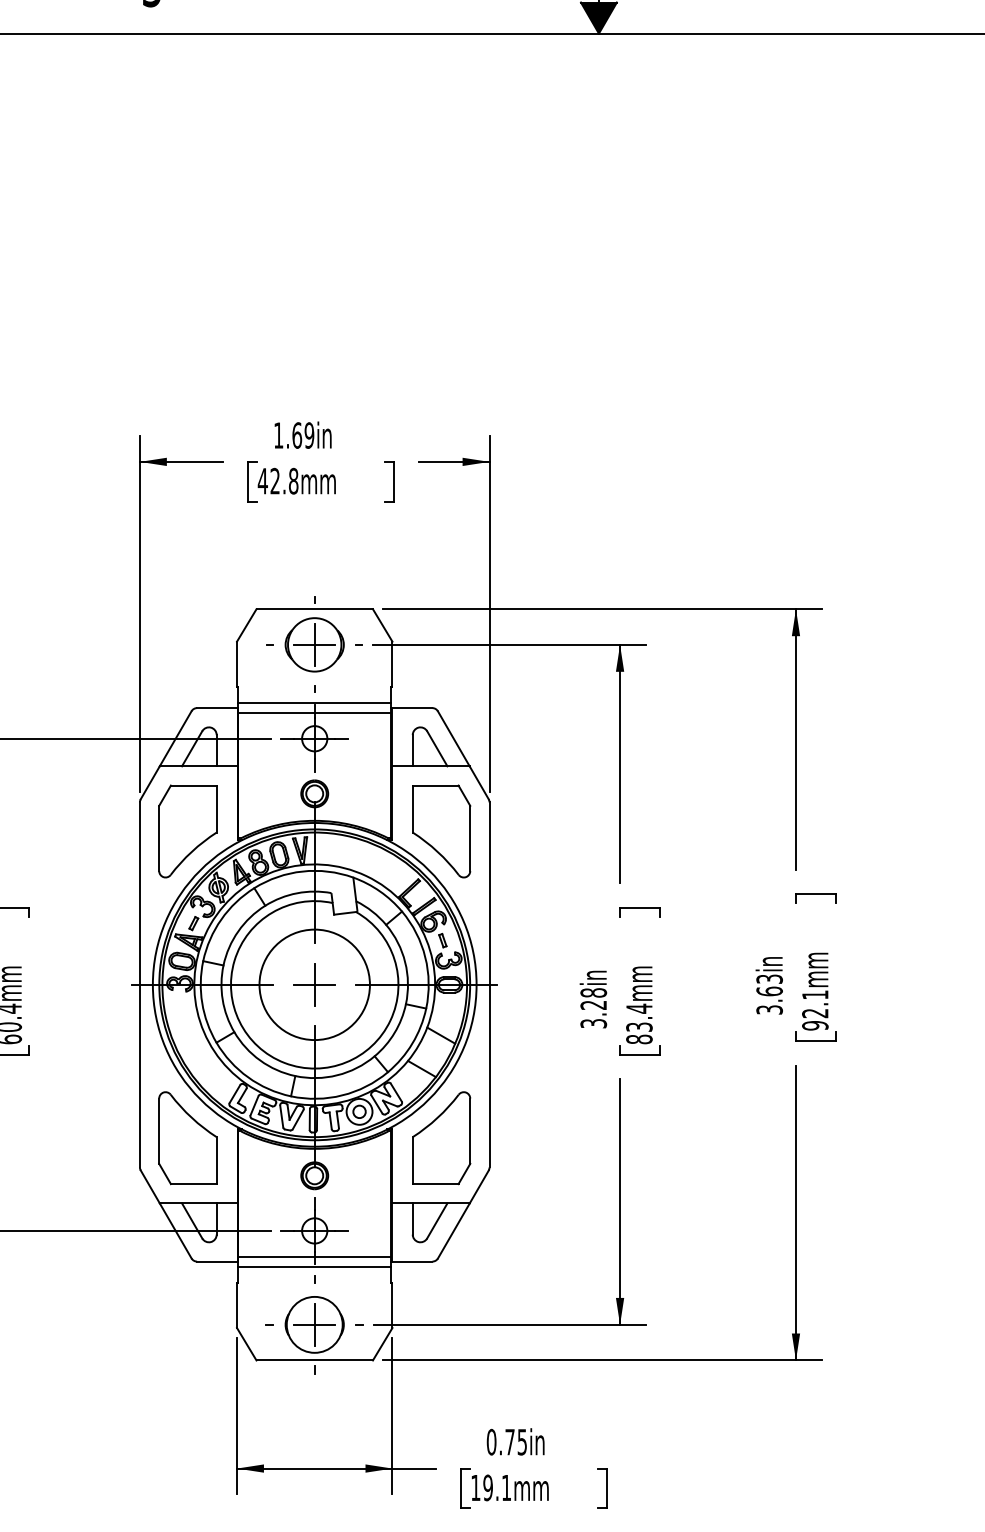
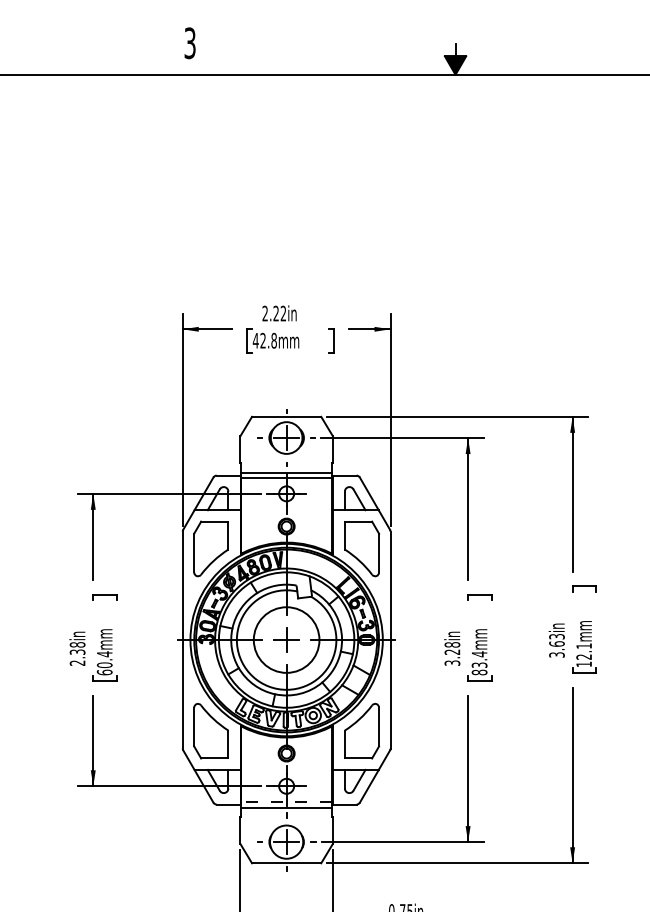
text: (294, 435) -> (274, 313), 1.69in -> 2.22in
text: (814, 1025) -> (583, 664), 92.1mm -> 12.1mm
line: (314, 1256) -> (286, 801), solid -> dashed

